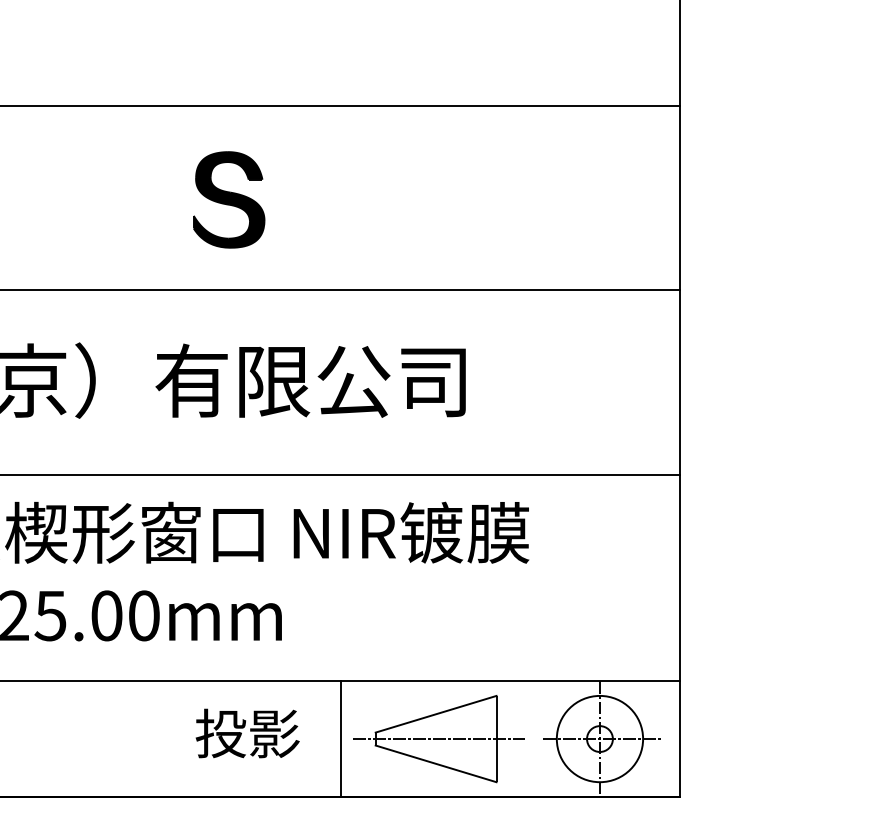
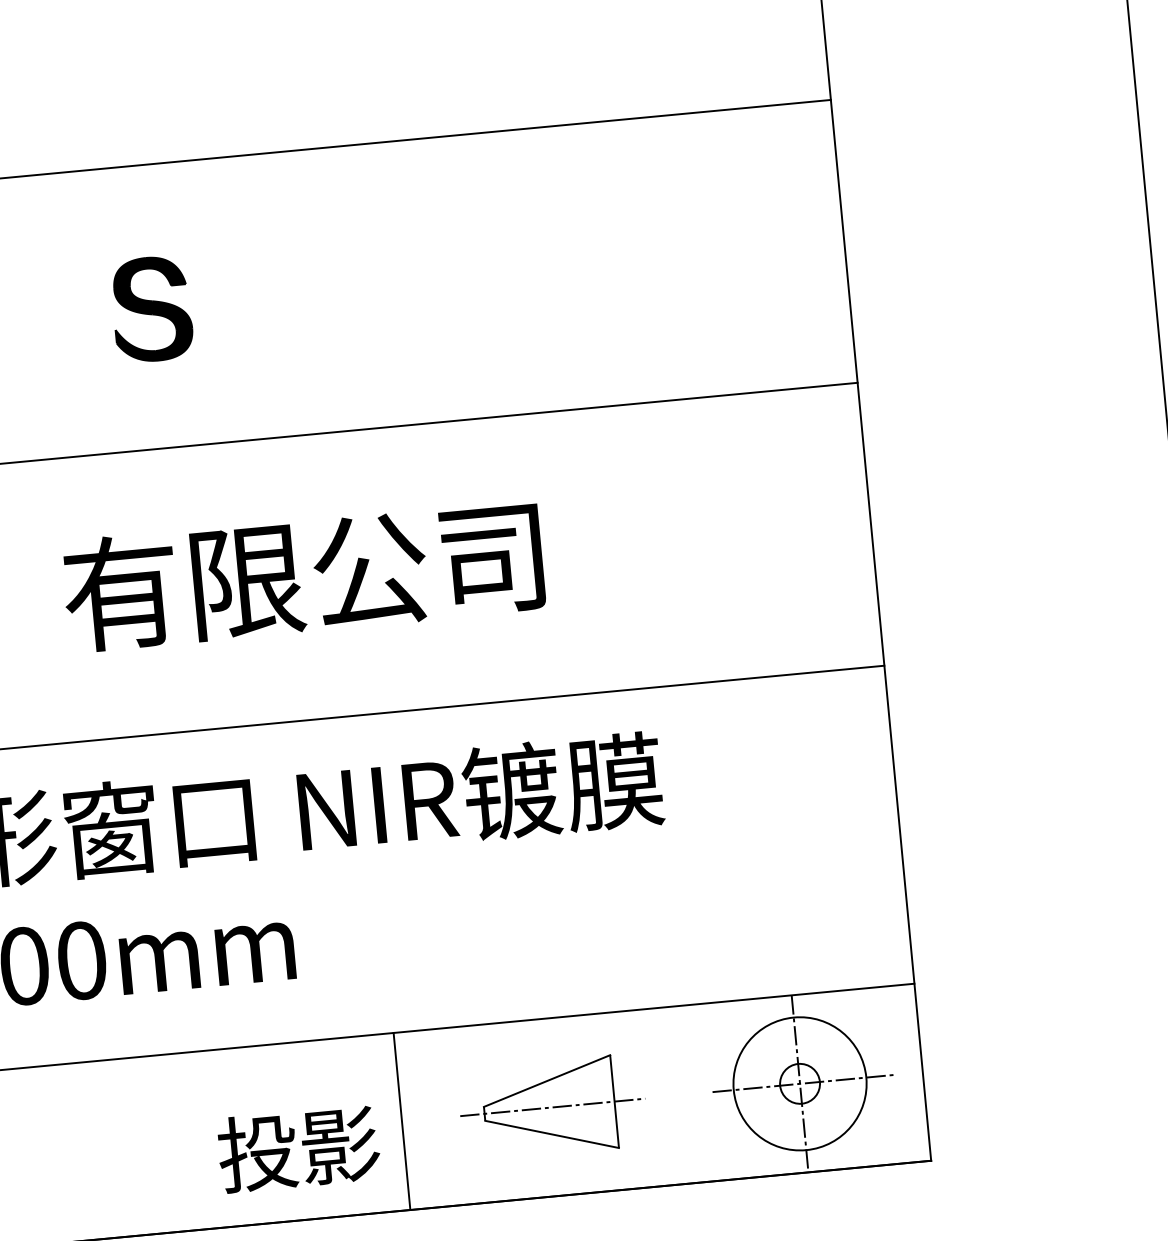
part: (229, 199) -> (152, 308), size x0.7
text: (247, 733) -> (298, 1149), moved
part: (438, 739) -> (551, 1107), size x0.7

